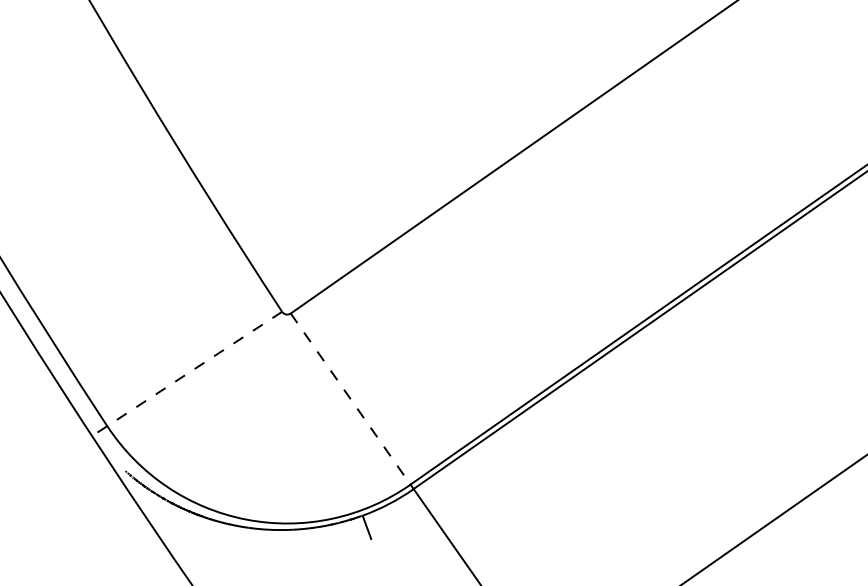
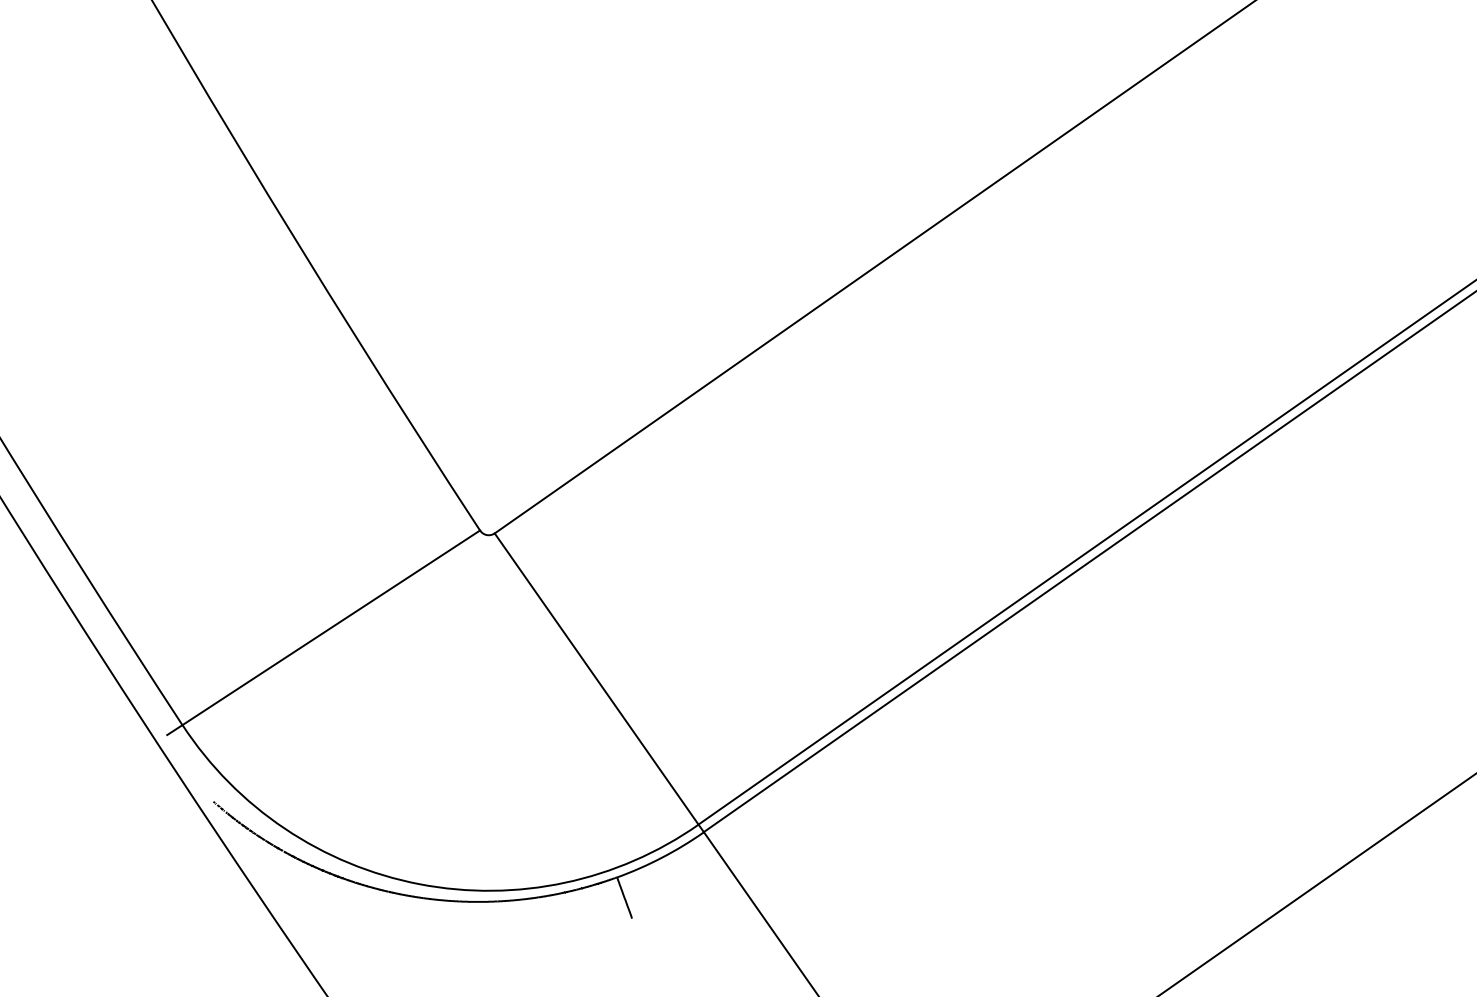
line: (194, 368) -> (330, 626), dashed -> solid
line: (350, 399) -> (596, 679), dashed -> solid

